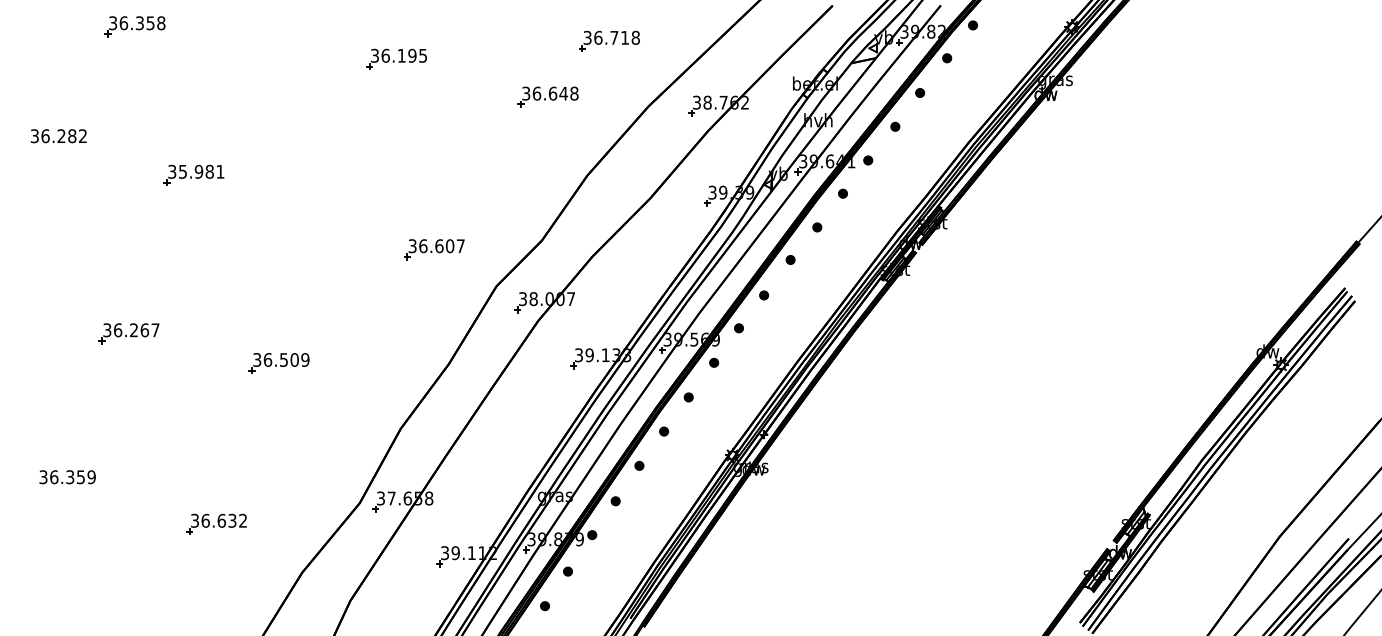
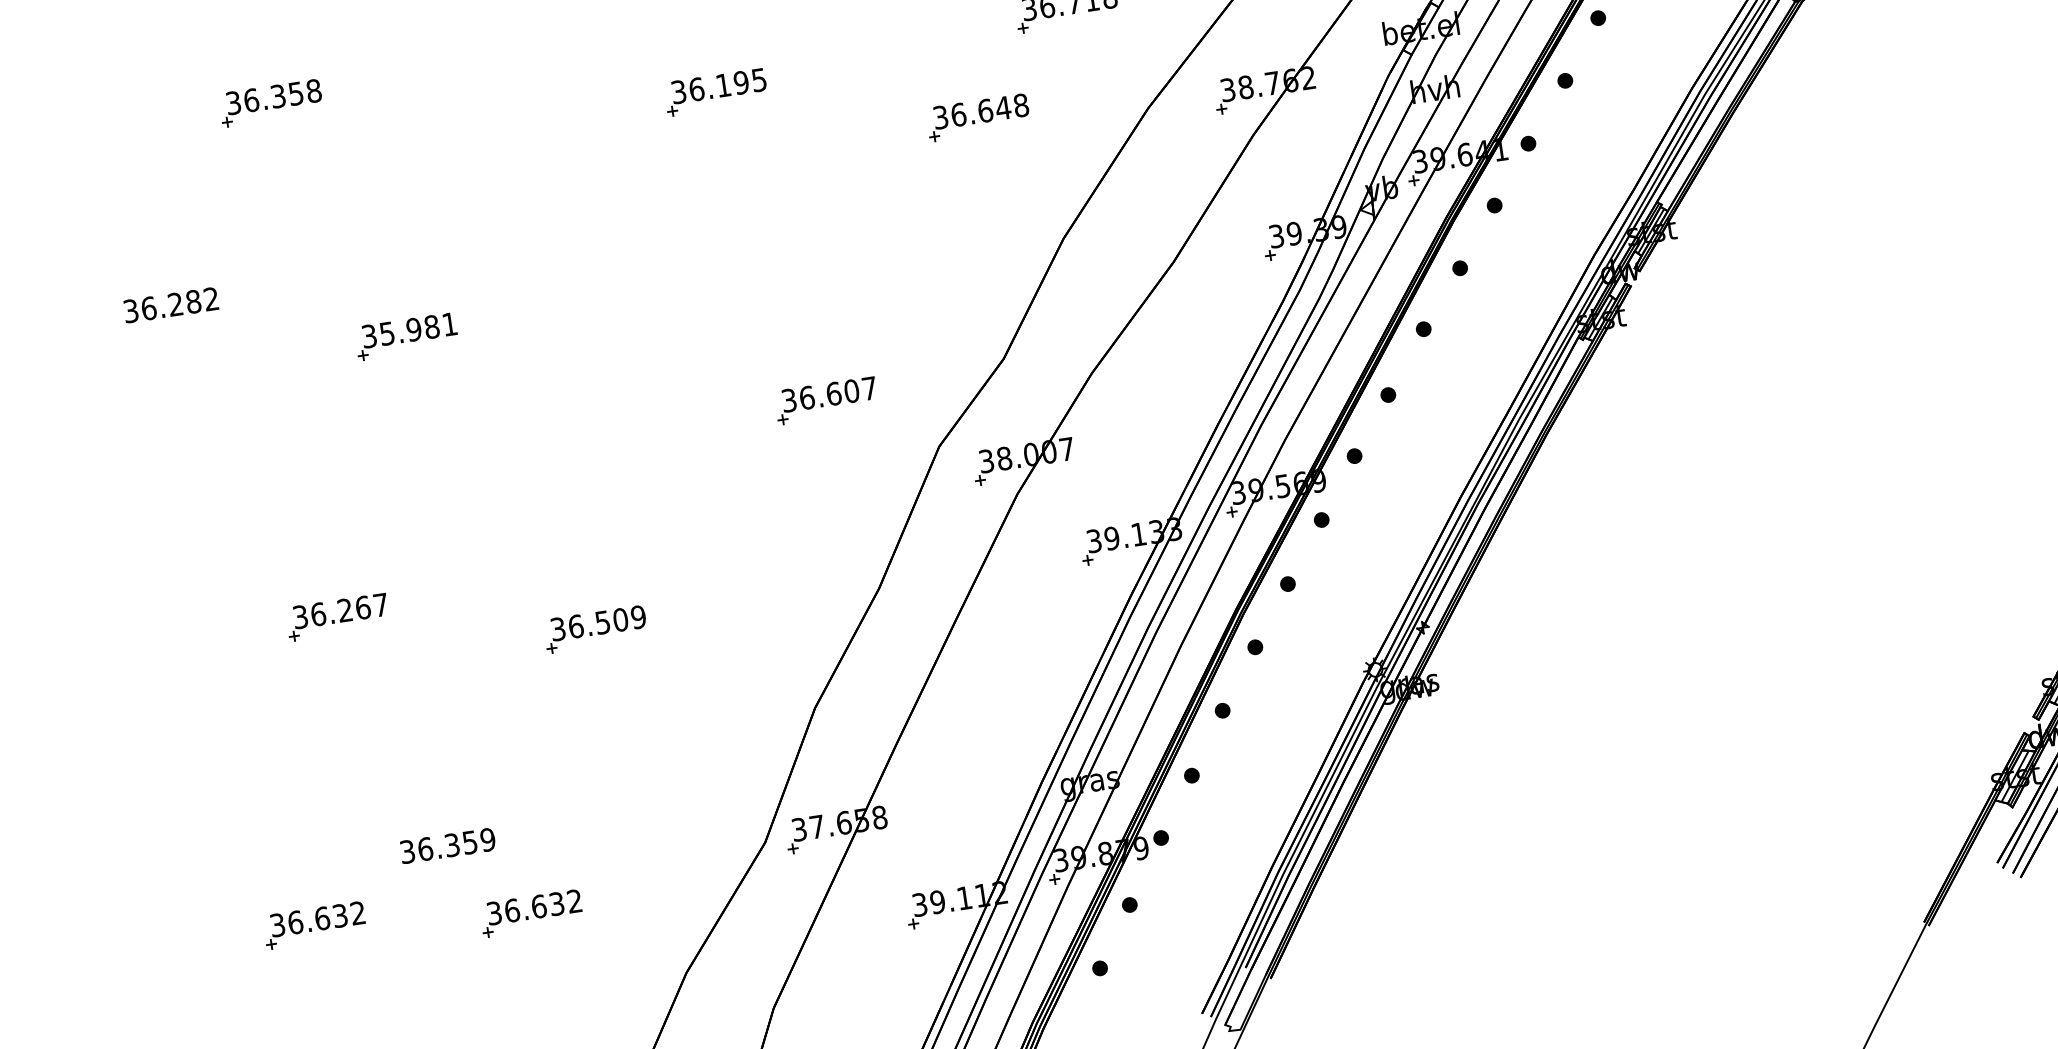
text: (67, 477) -> (447, 846), moved
part: (88, 511) -> (314, 924), added

